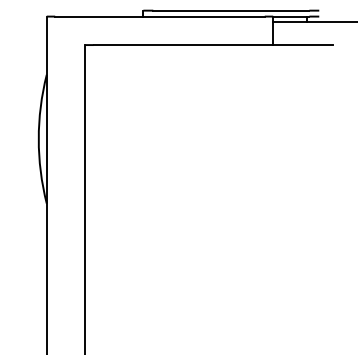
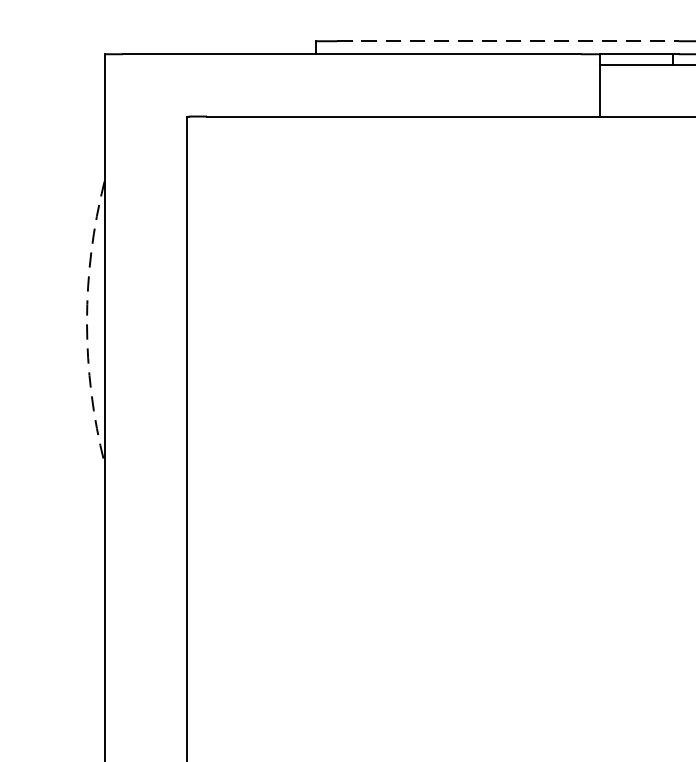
line: (231, 10) -> (508, 40), solid -> dashed
arc: (38, 139) -> (86, 322), solid -> dashed

